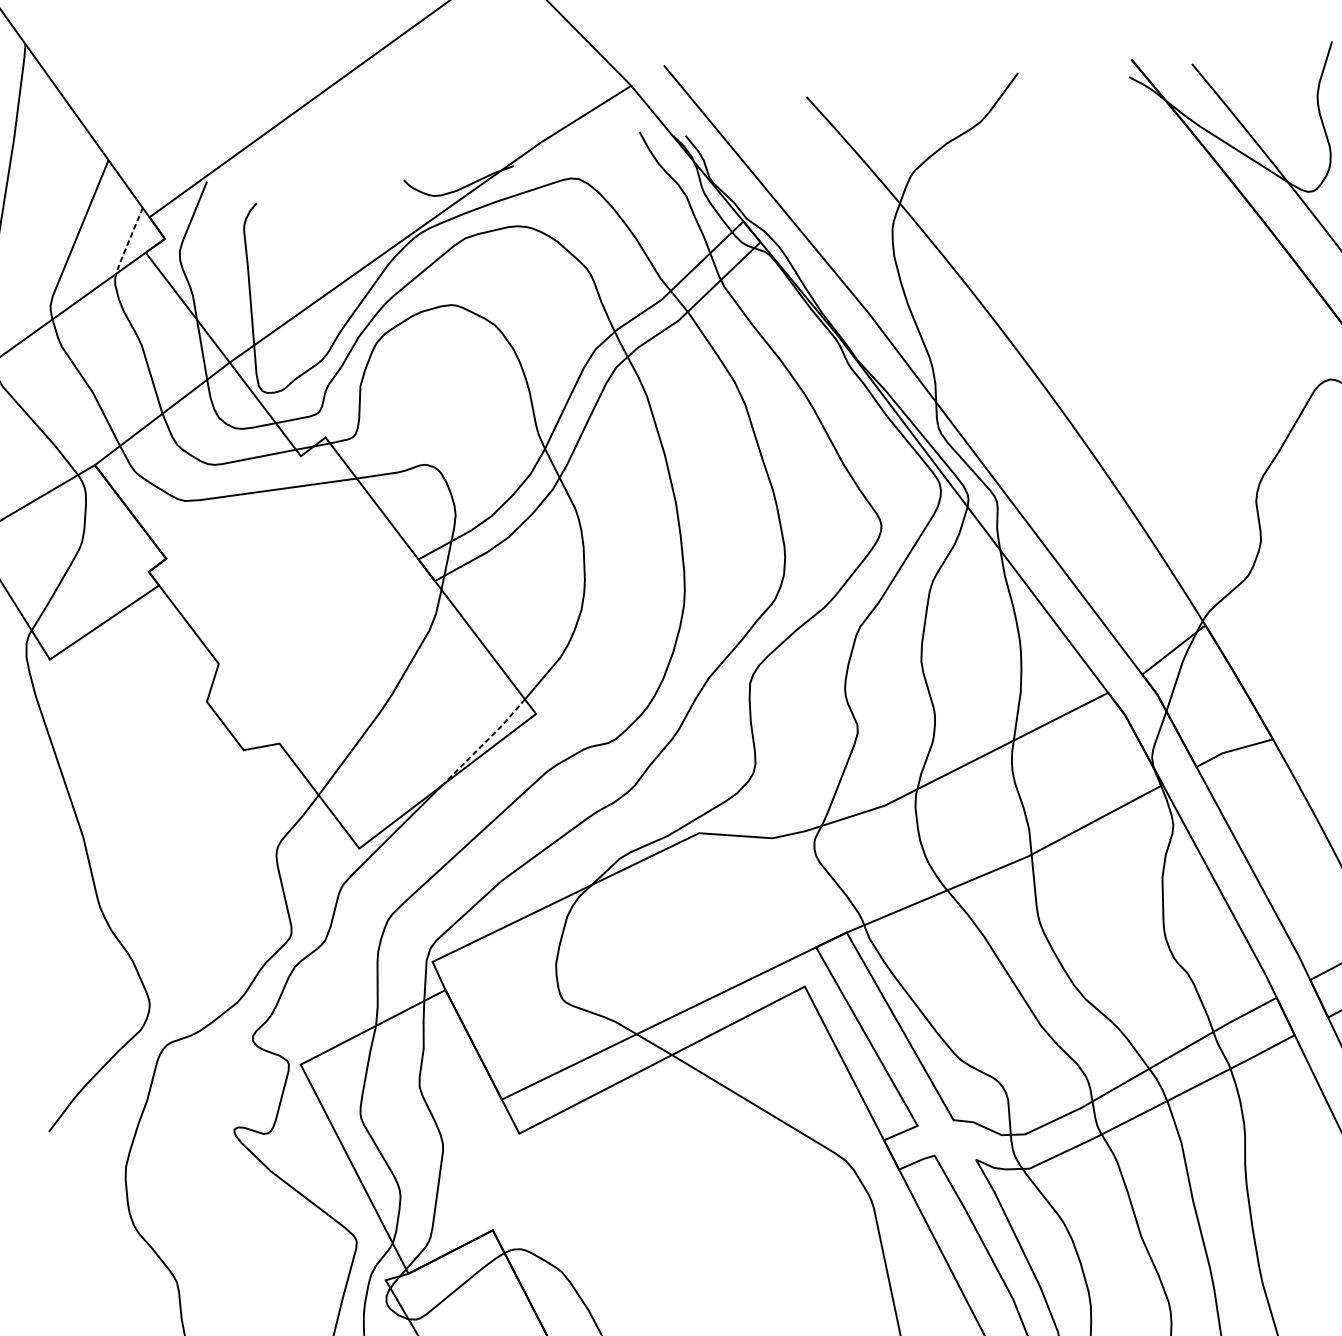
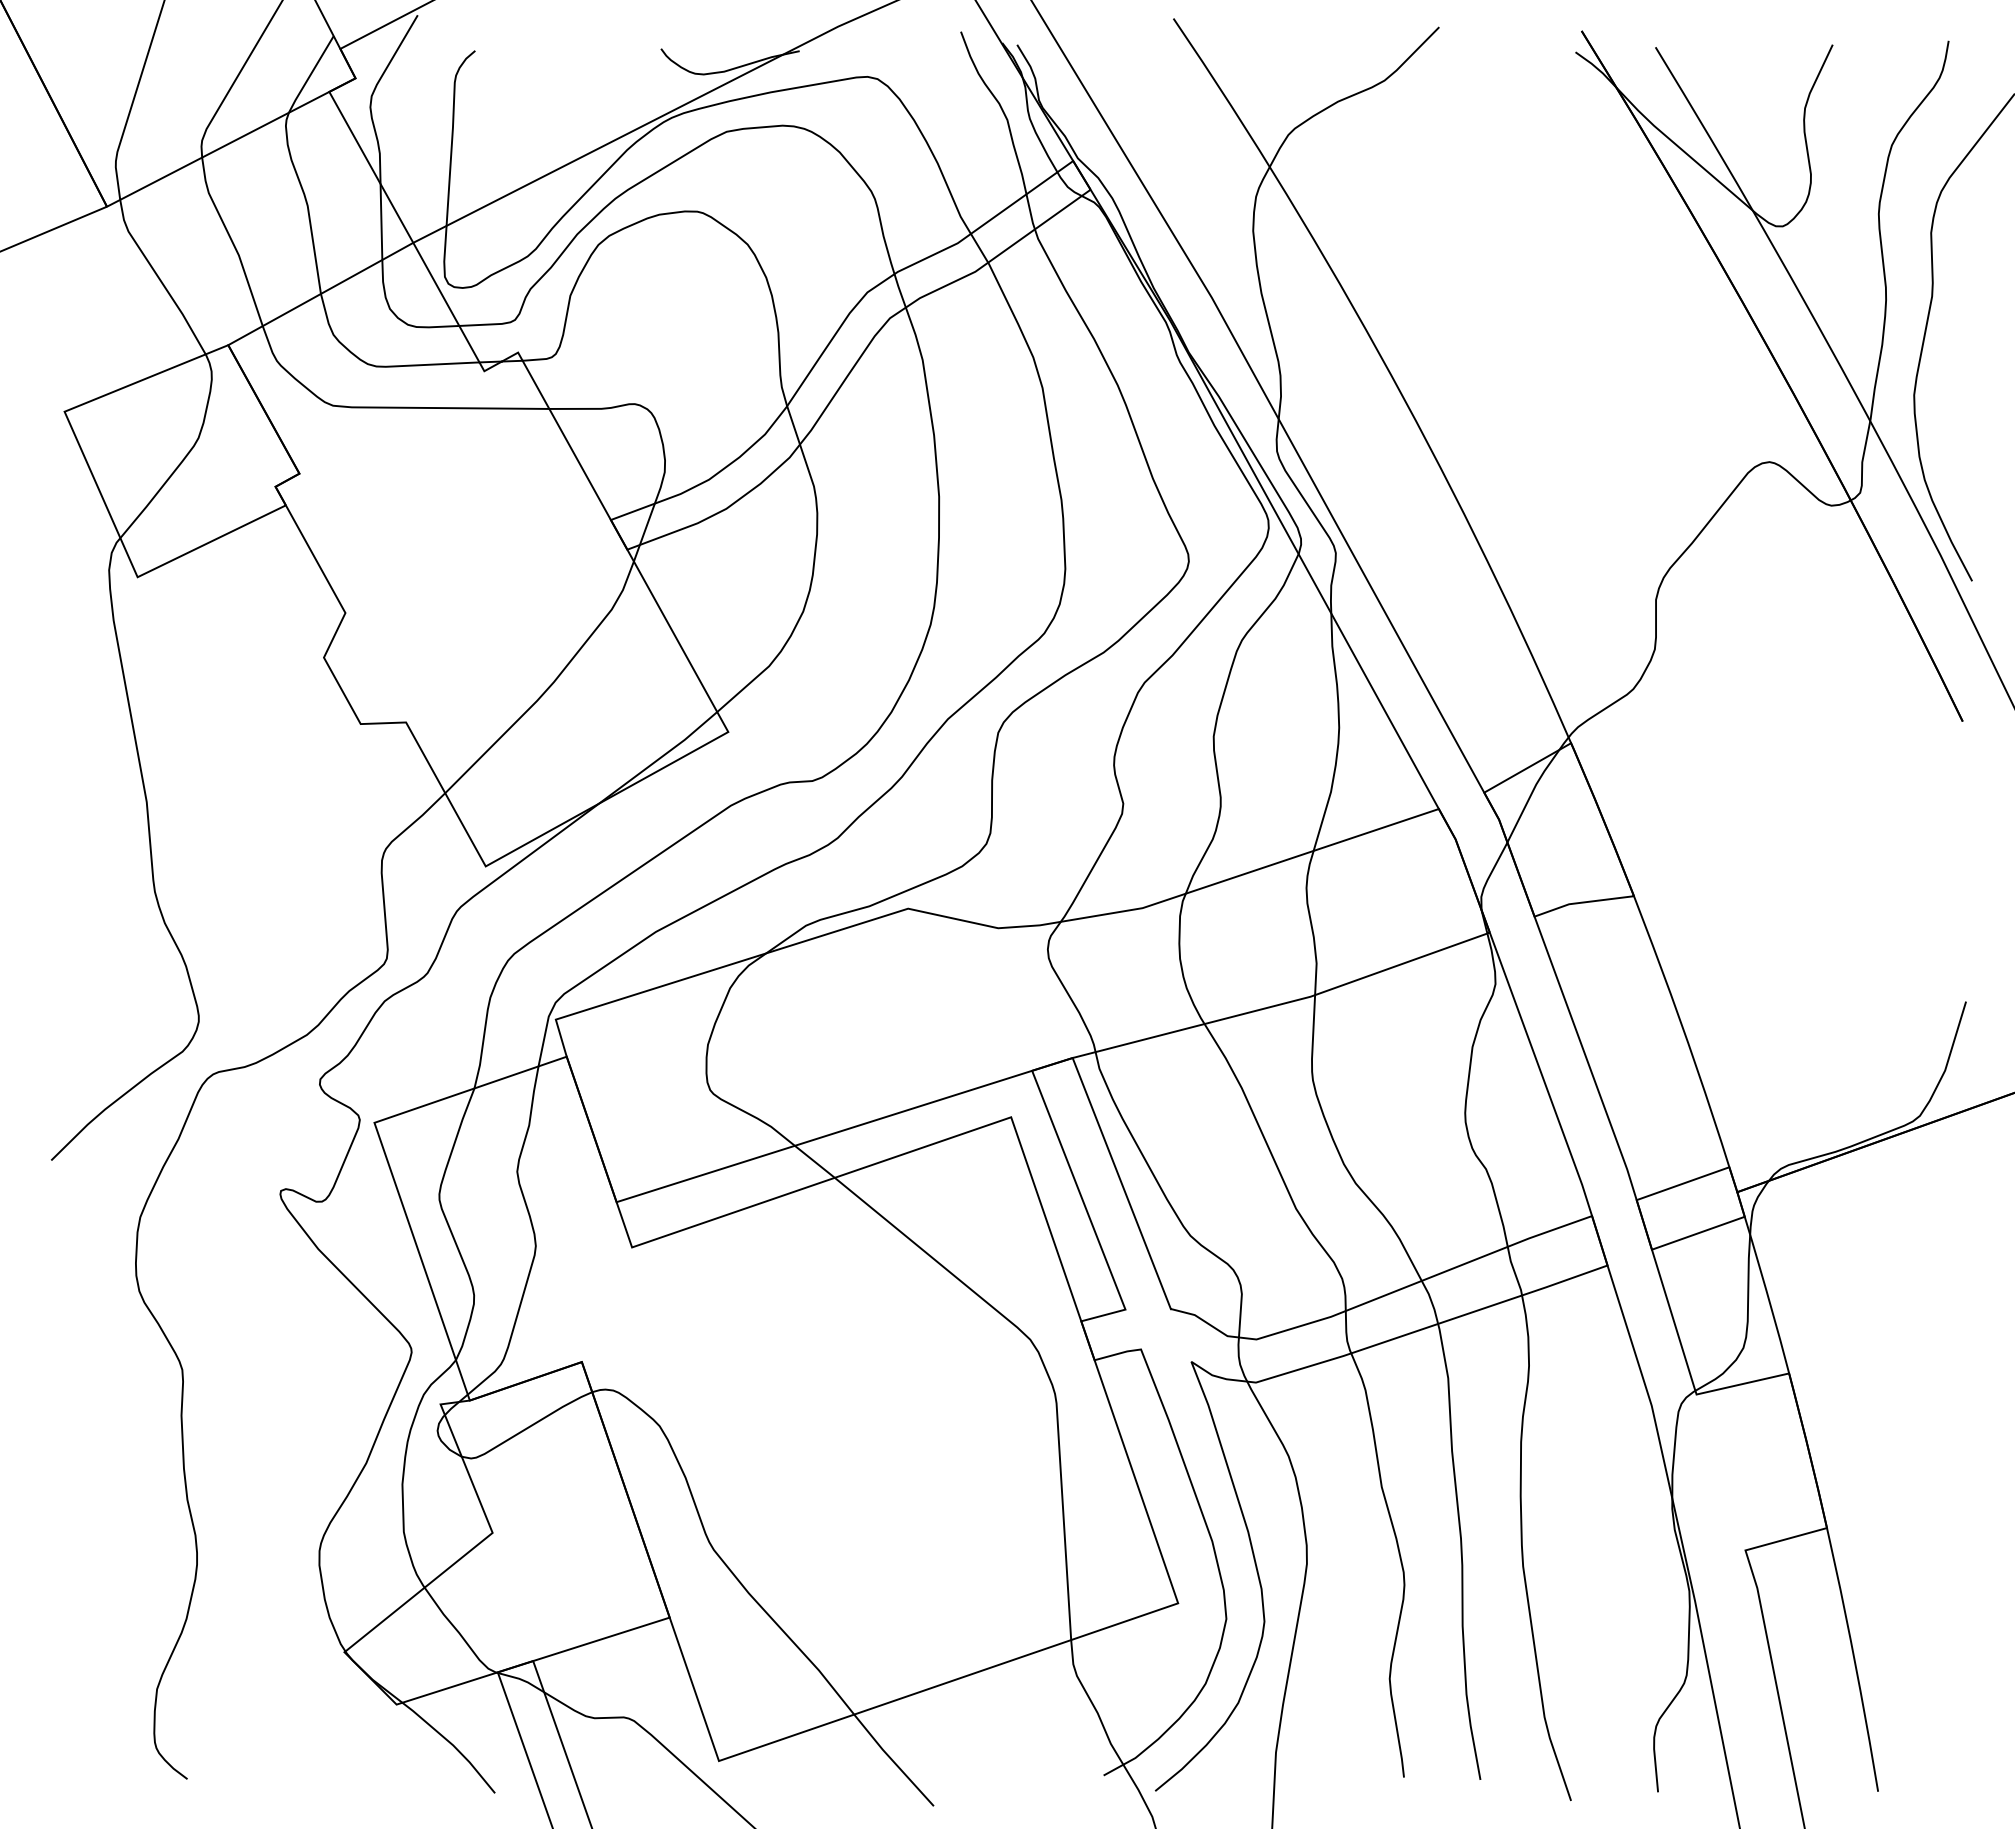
line: (128, 241) -> (310, 75), dashed -> solid
line: (484, 742) -> (659, 758), dashed -> solid

